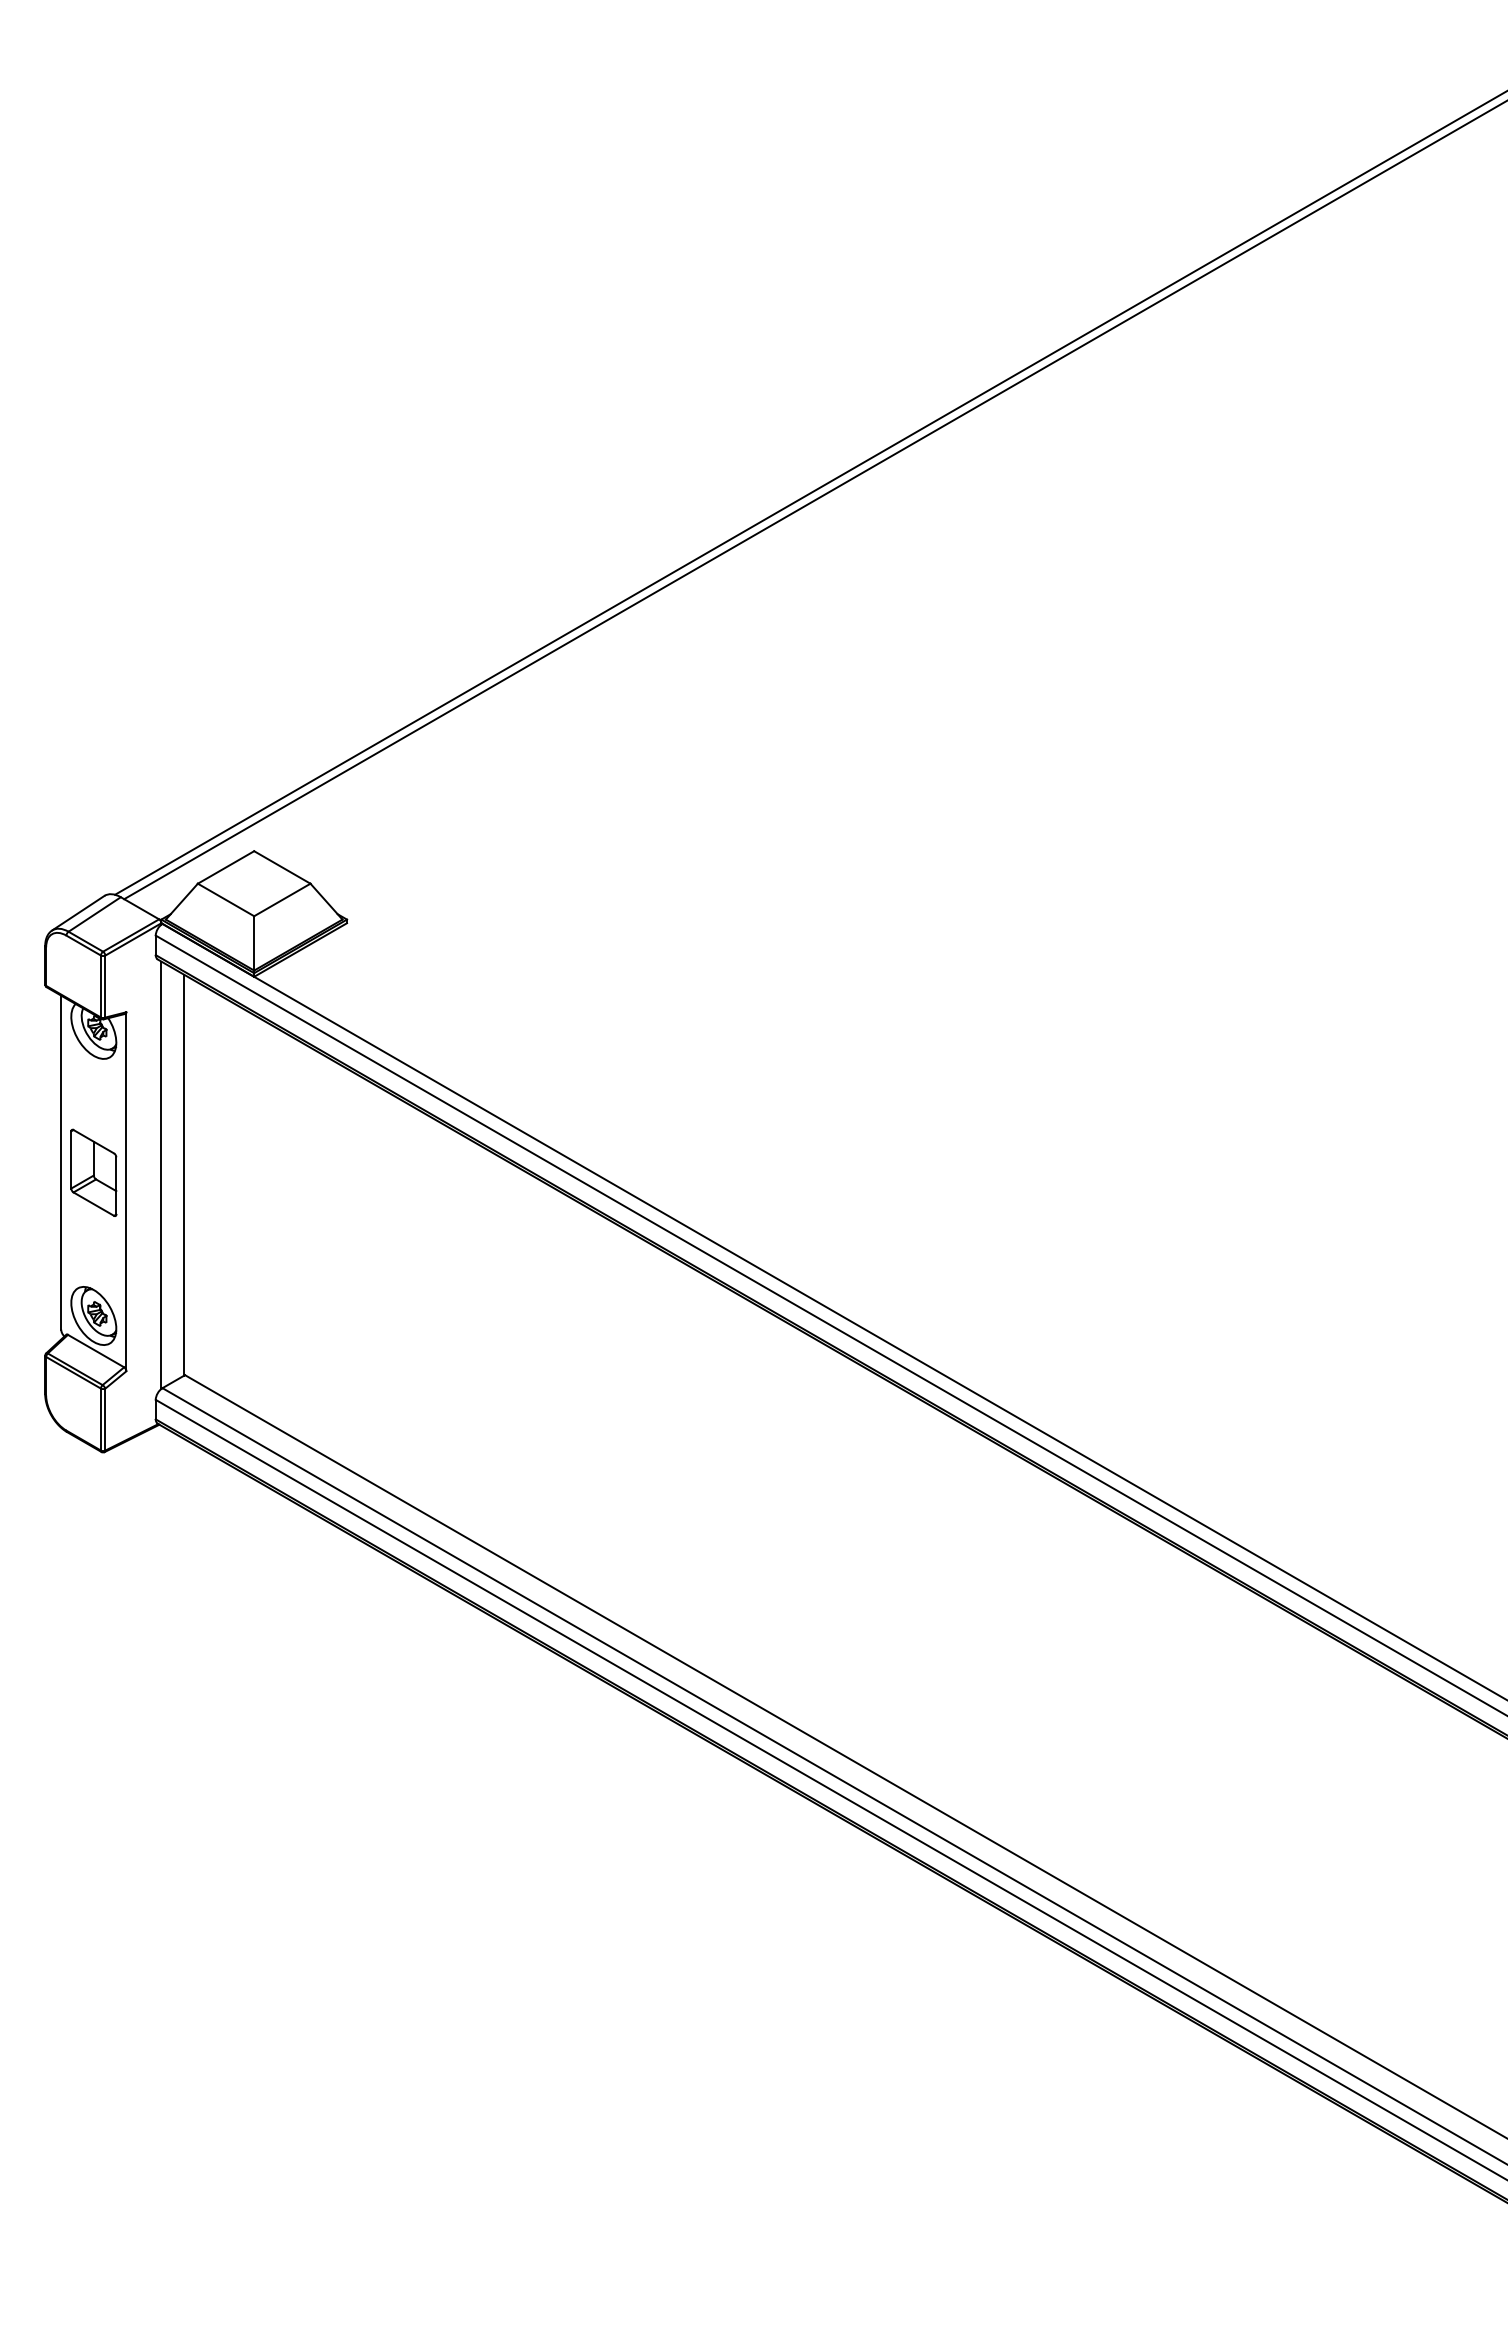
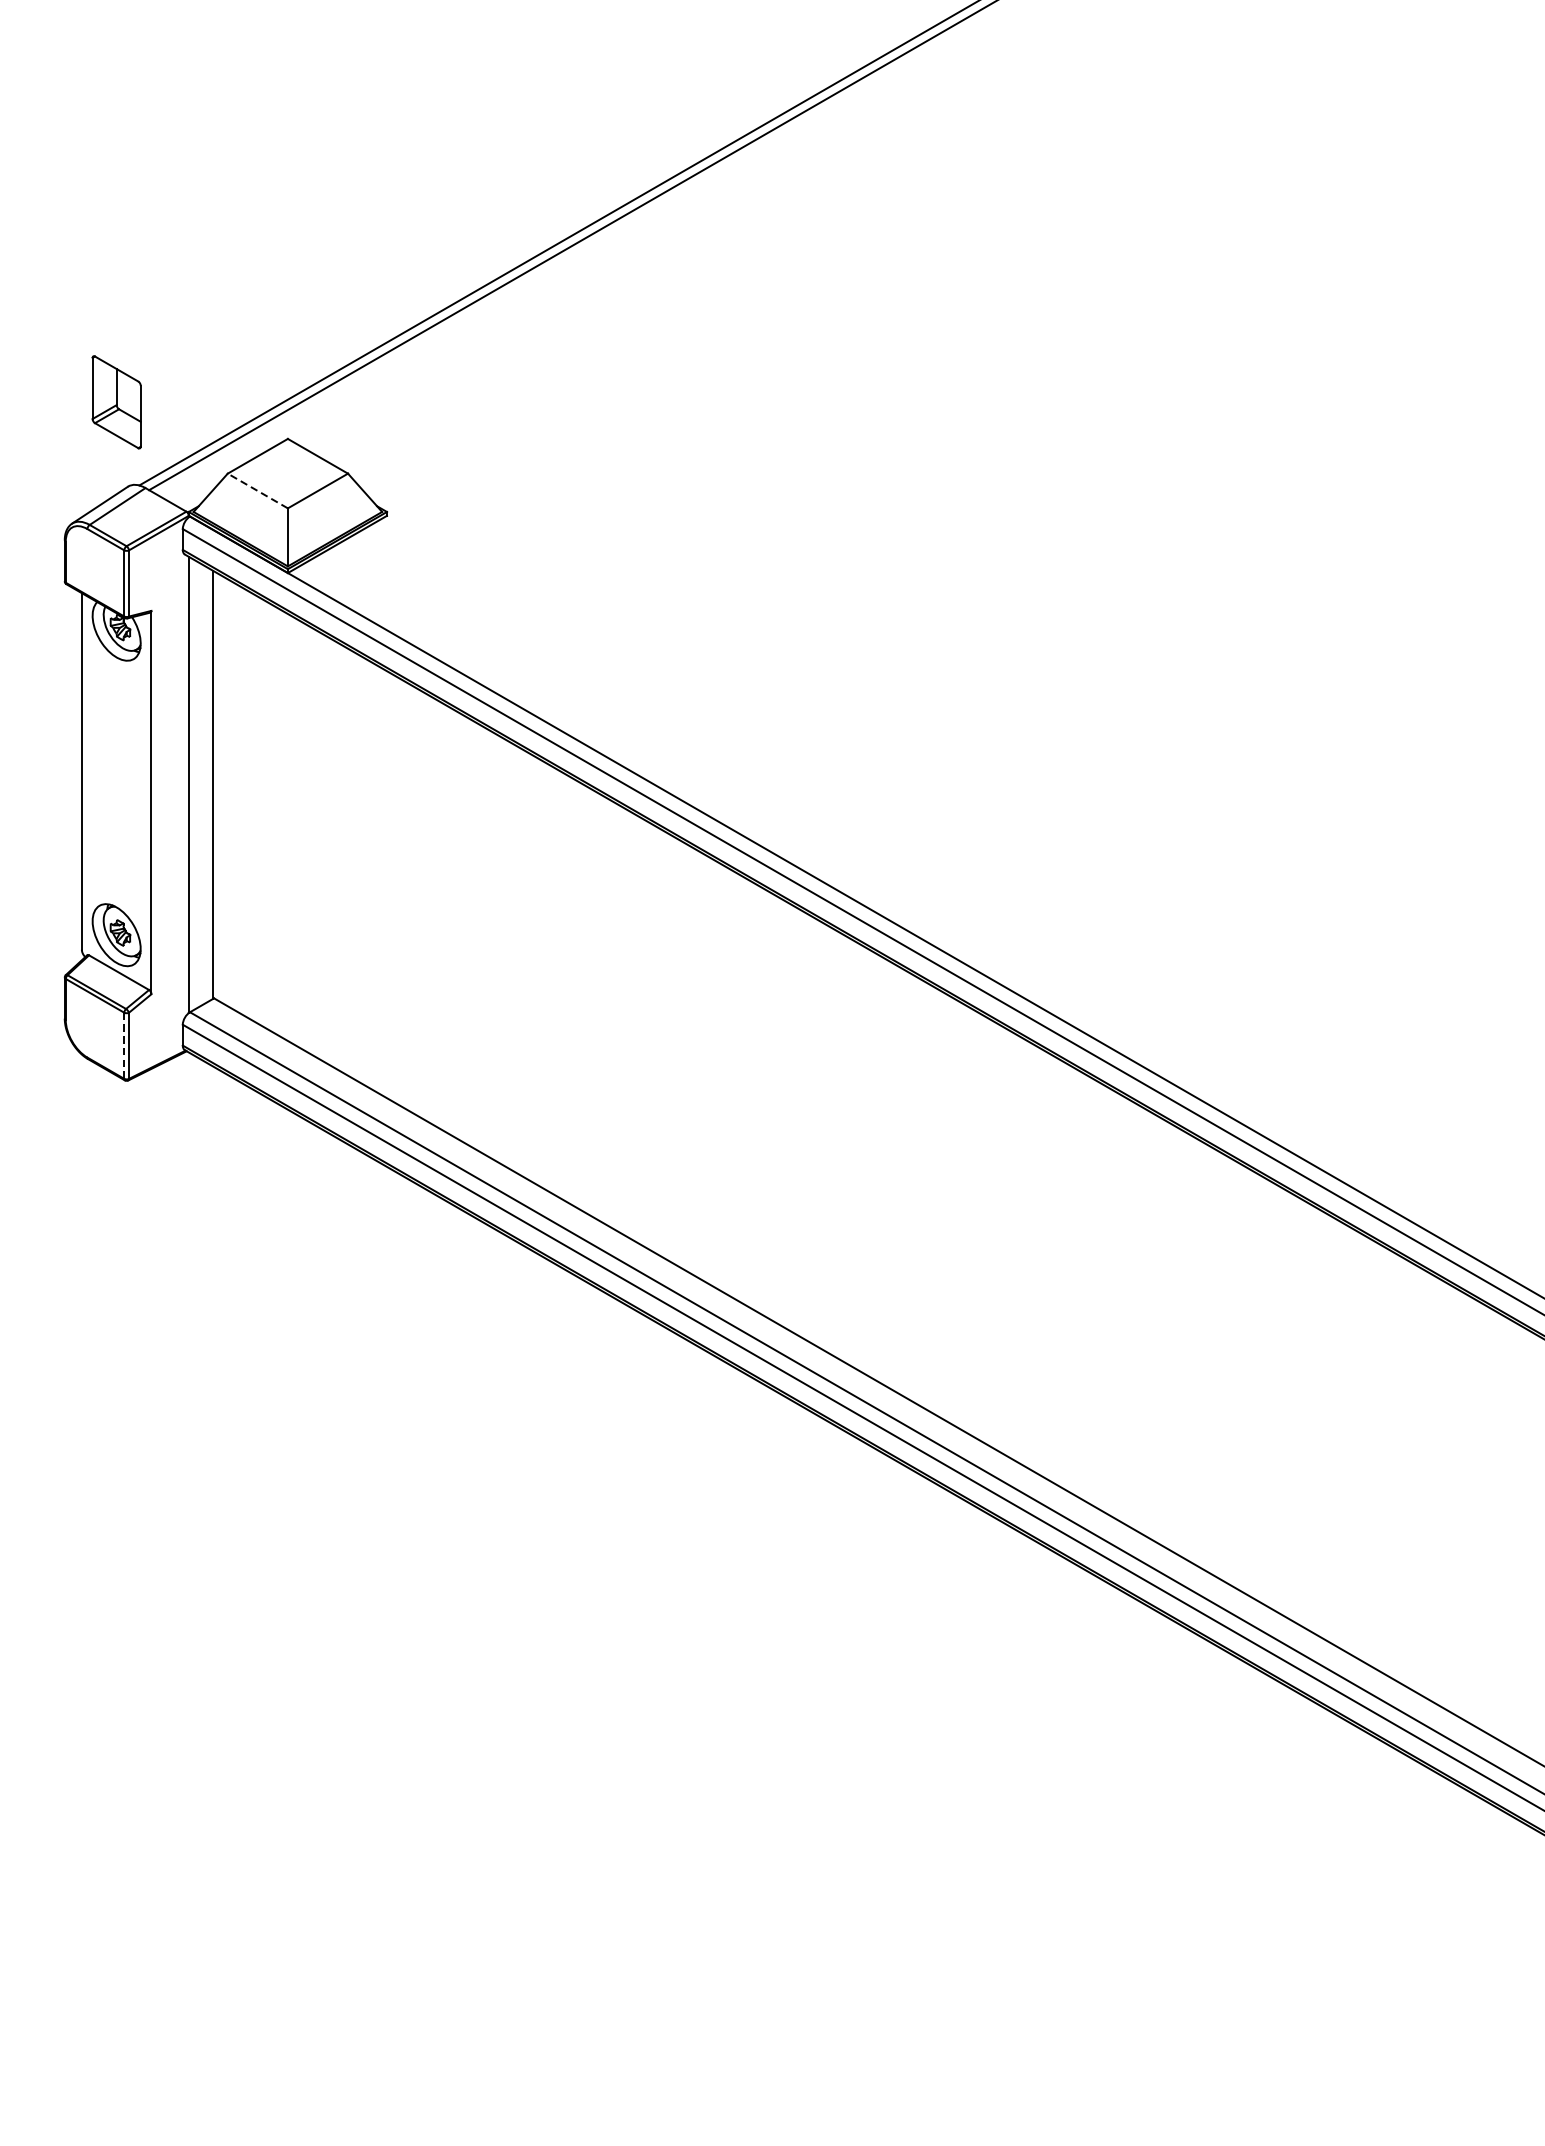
line: (226, 899) -> (258, 490), solid -> dashed
part: (93, 1172) -> (116, 401), moved
line: (100, 1419) -> (123, 1045), solid -> dashed

